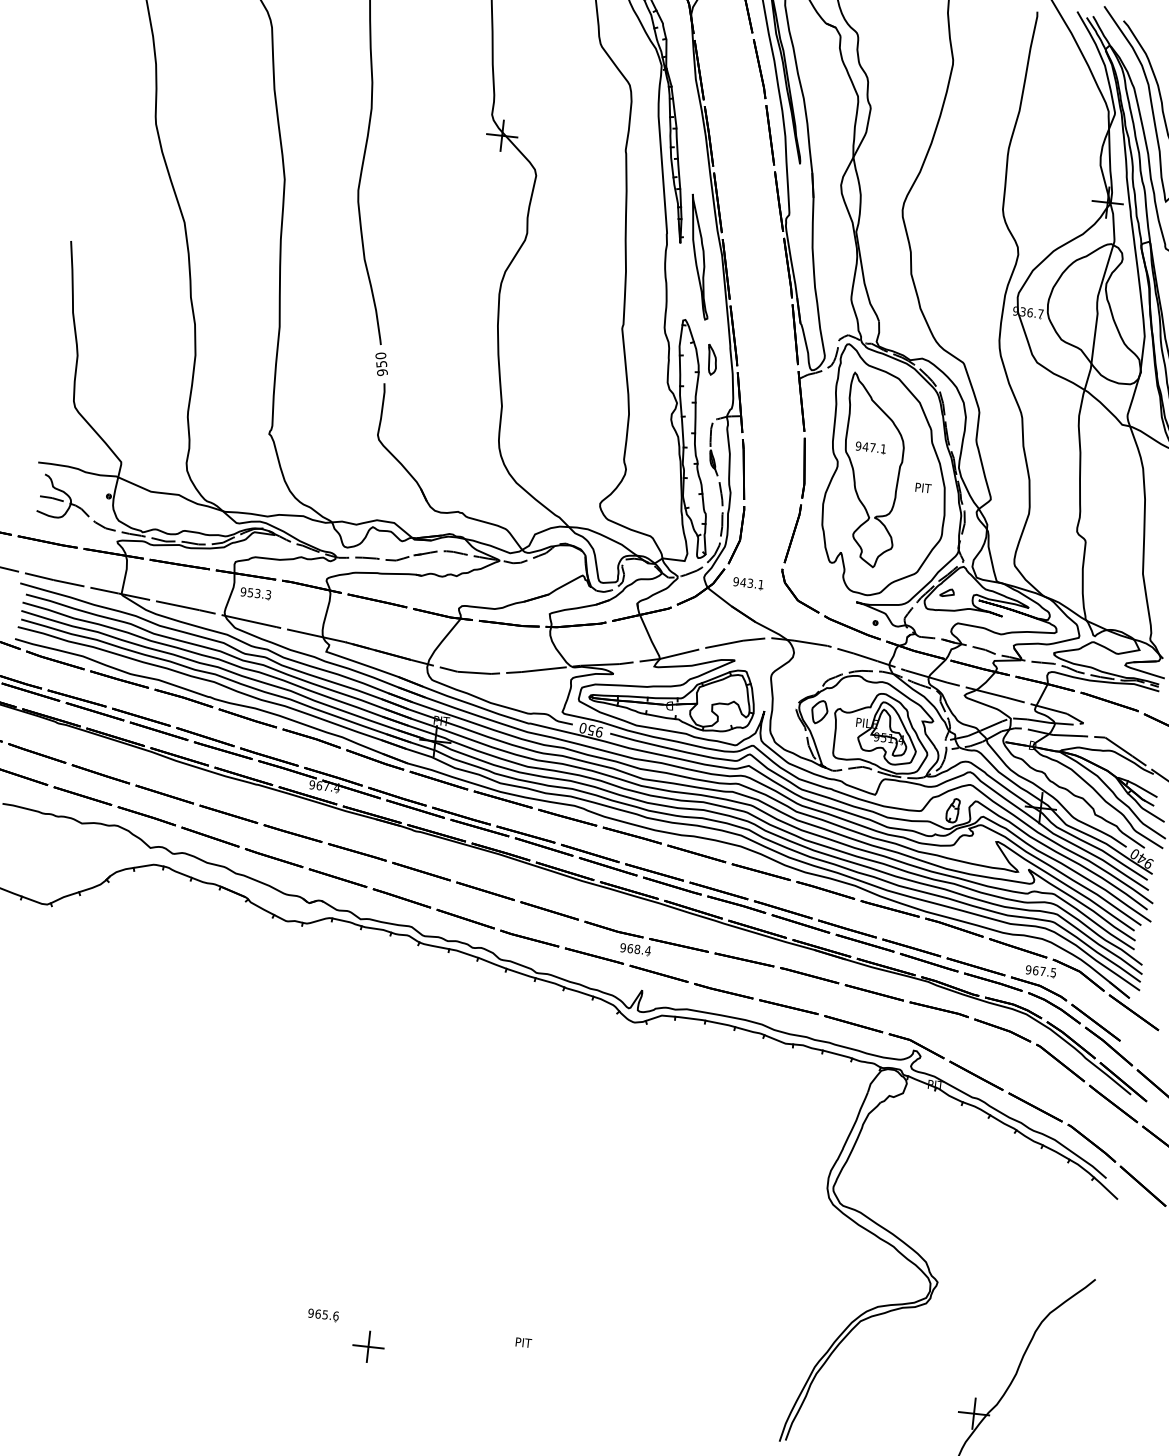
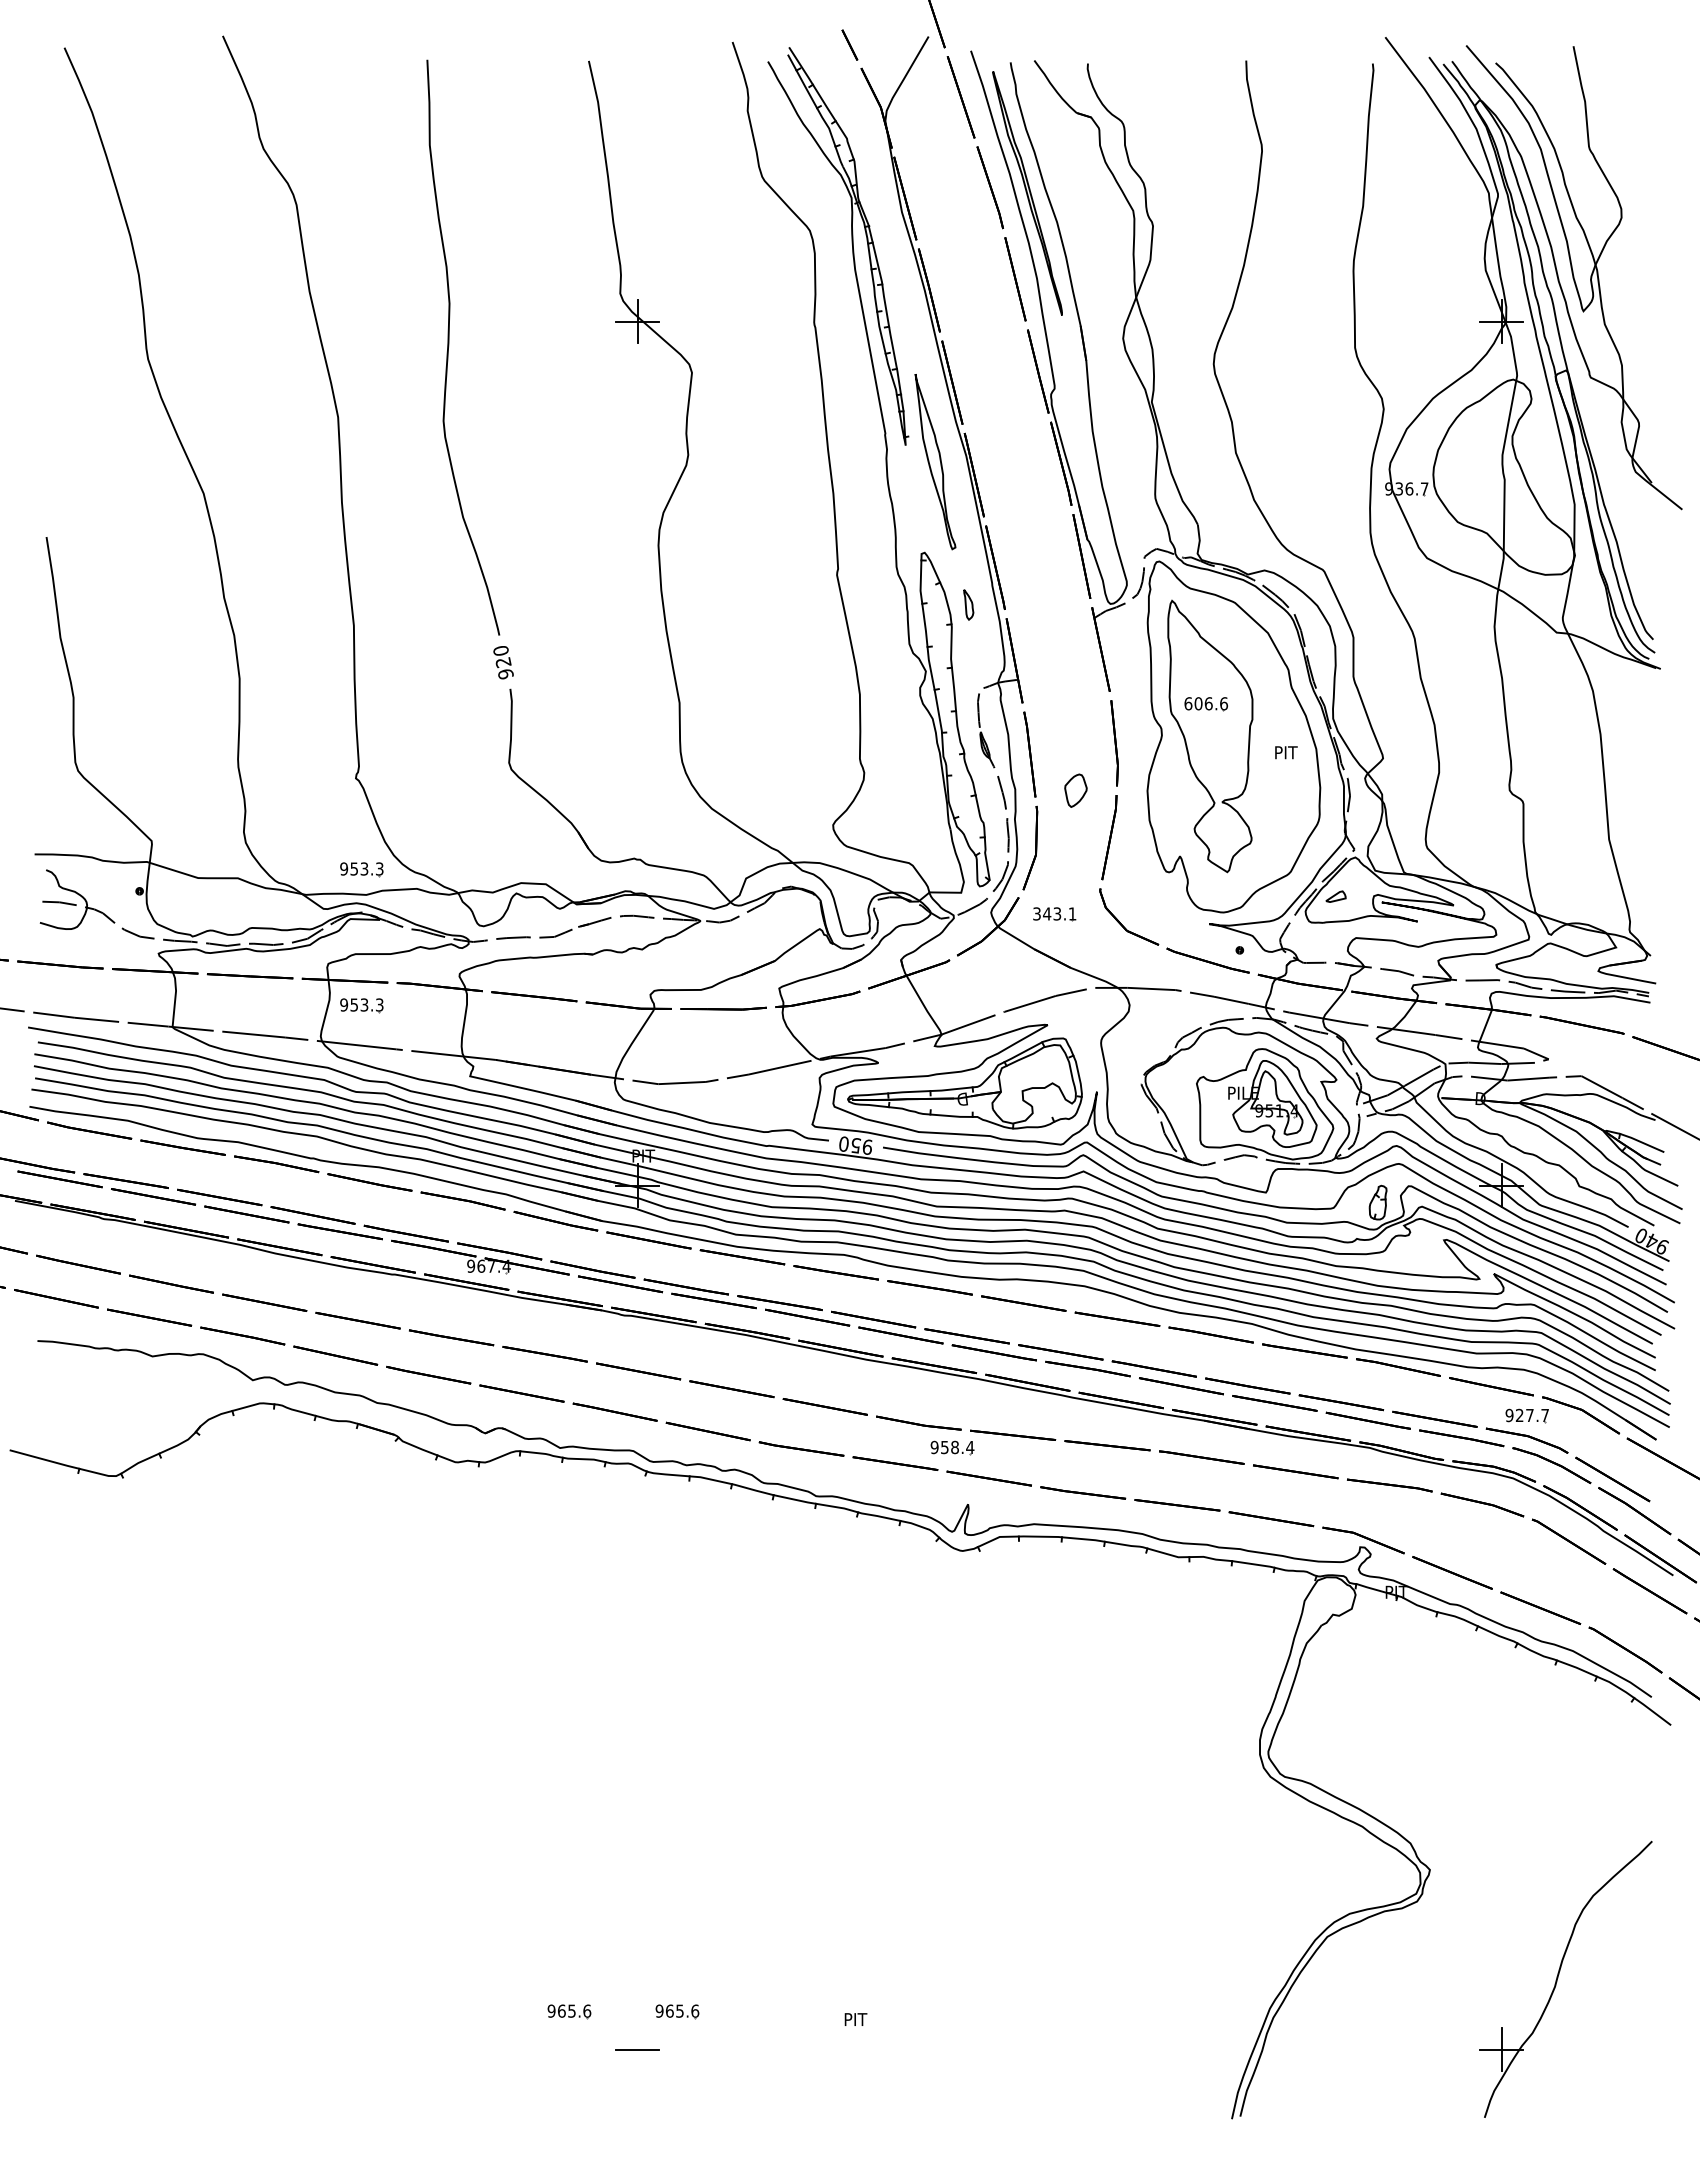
part: (712, 359) -> (968, 604), size x0.7
text: (381, 364) -> (503, 662), 950 -> 920
text: (871, 447) -> (1206, 703), 947.1 -> 606.6
part: (266, 498) -> (361, 869), added
text: (735, 581) -> (1036, 913), 943.1 -> 343.1
part: (819, 711) -> (1075, 790), moved
text: (630, 948) -> (944, 1447), 968.4 -> 958.4
text: (1043, 971) -> (1531, 1415), 967.5 -> 927.7
part: (399, 1323) -> (677, 2011), added
line: (368, 1346) -> (637, 2049), removed

